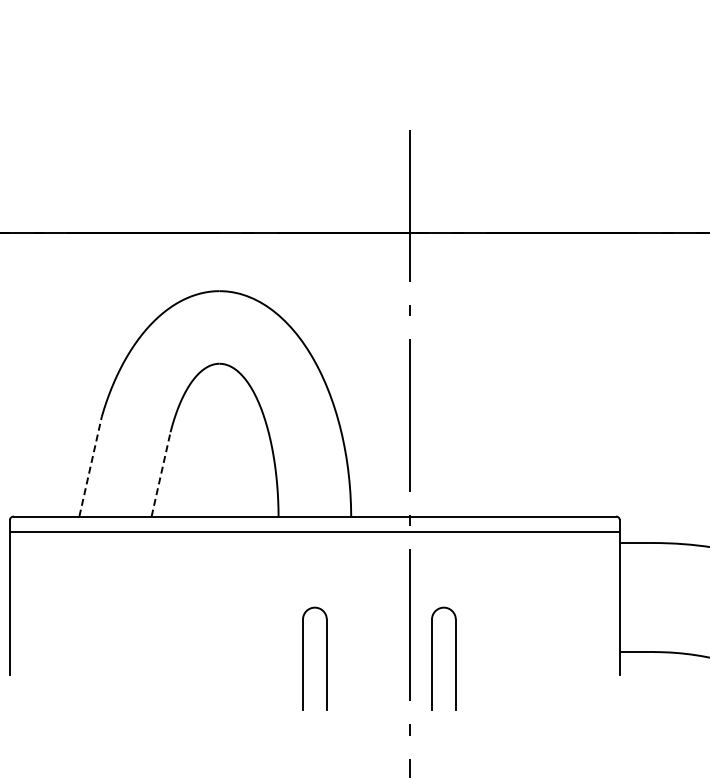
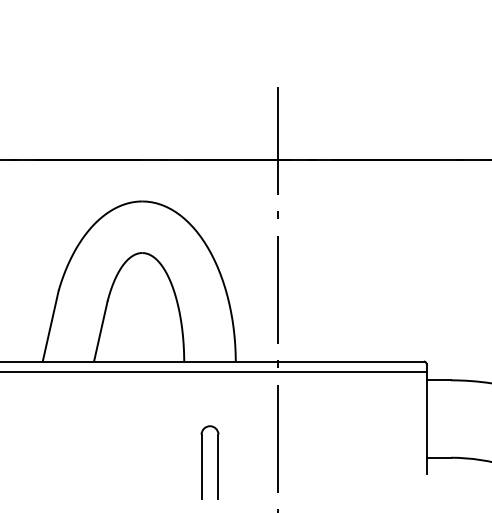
line: (90, 466) -> (50, 325), dashed -> solid
line: (161, 473) -> (101, 330), dashed -> solid
part: (432, 658) -> (293, 462), removed

